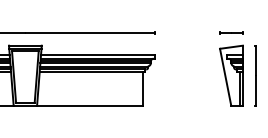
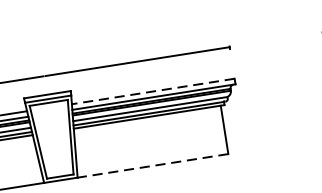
line: (97, 54) -> (152, 91), solid -> dashed
line: (89, 105) -> (152, 165), solid -> dashed

